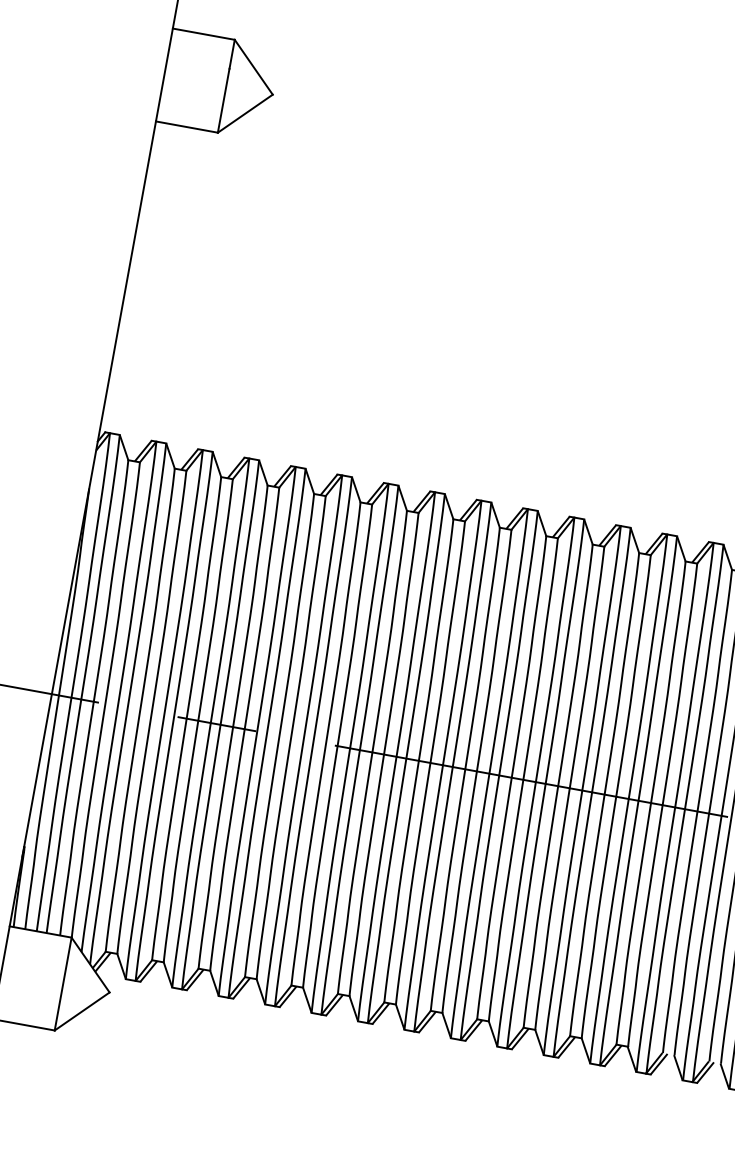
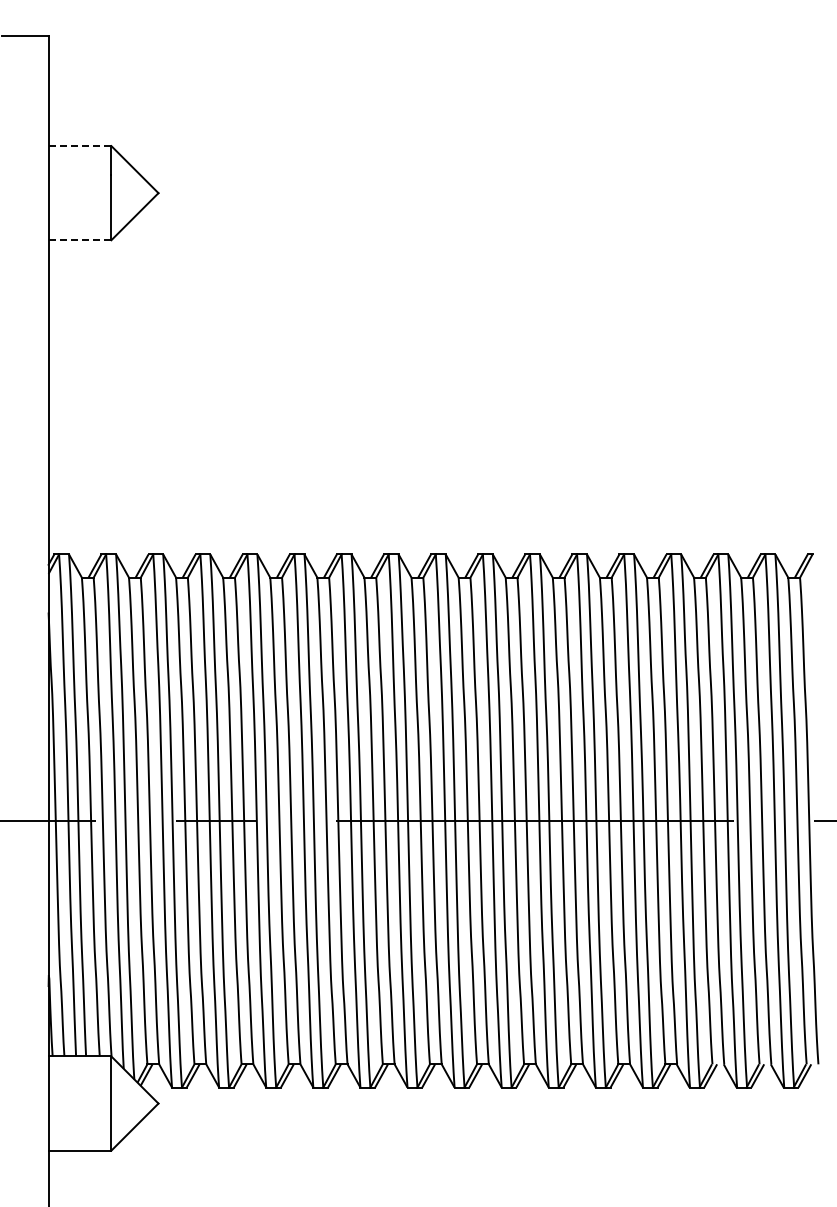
line: (203, 34) -> (79, 146), solid -> dashed
line: (187, 127) -> (80, 240), solid -> dashed

